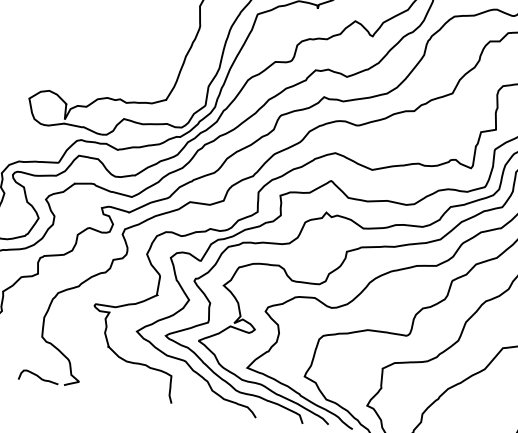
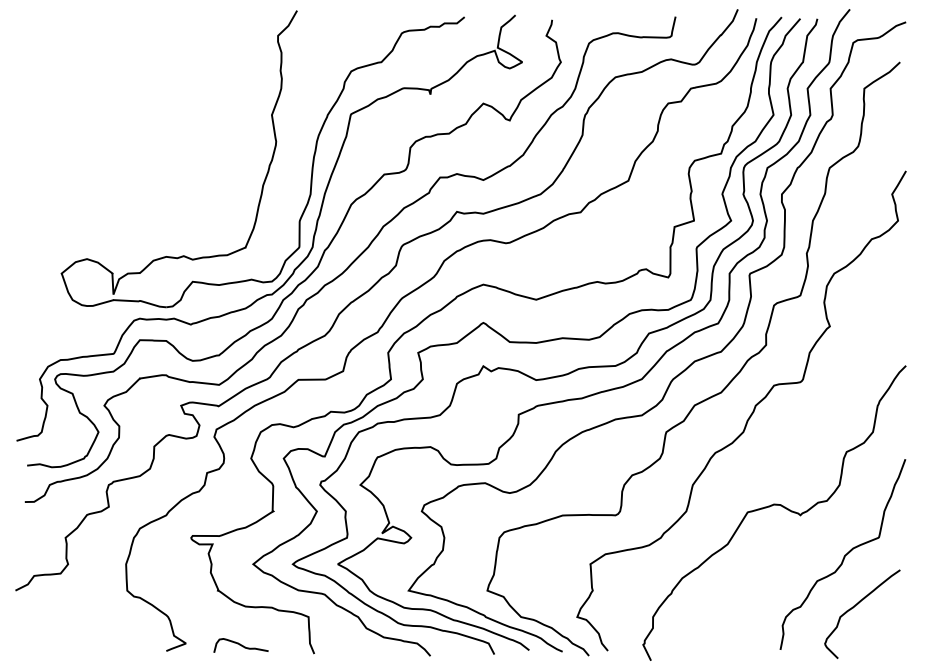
curve: (38, 377) -> (240, 645), moved

